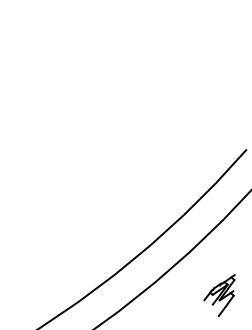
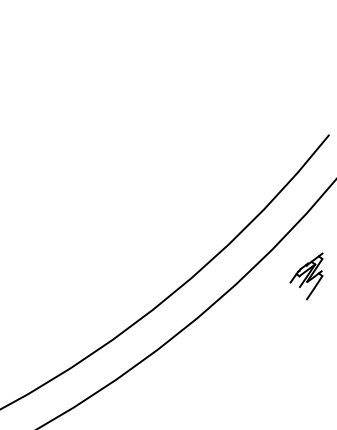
part: (219, 295) -> (306, 276), moved

